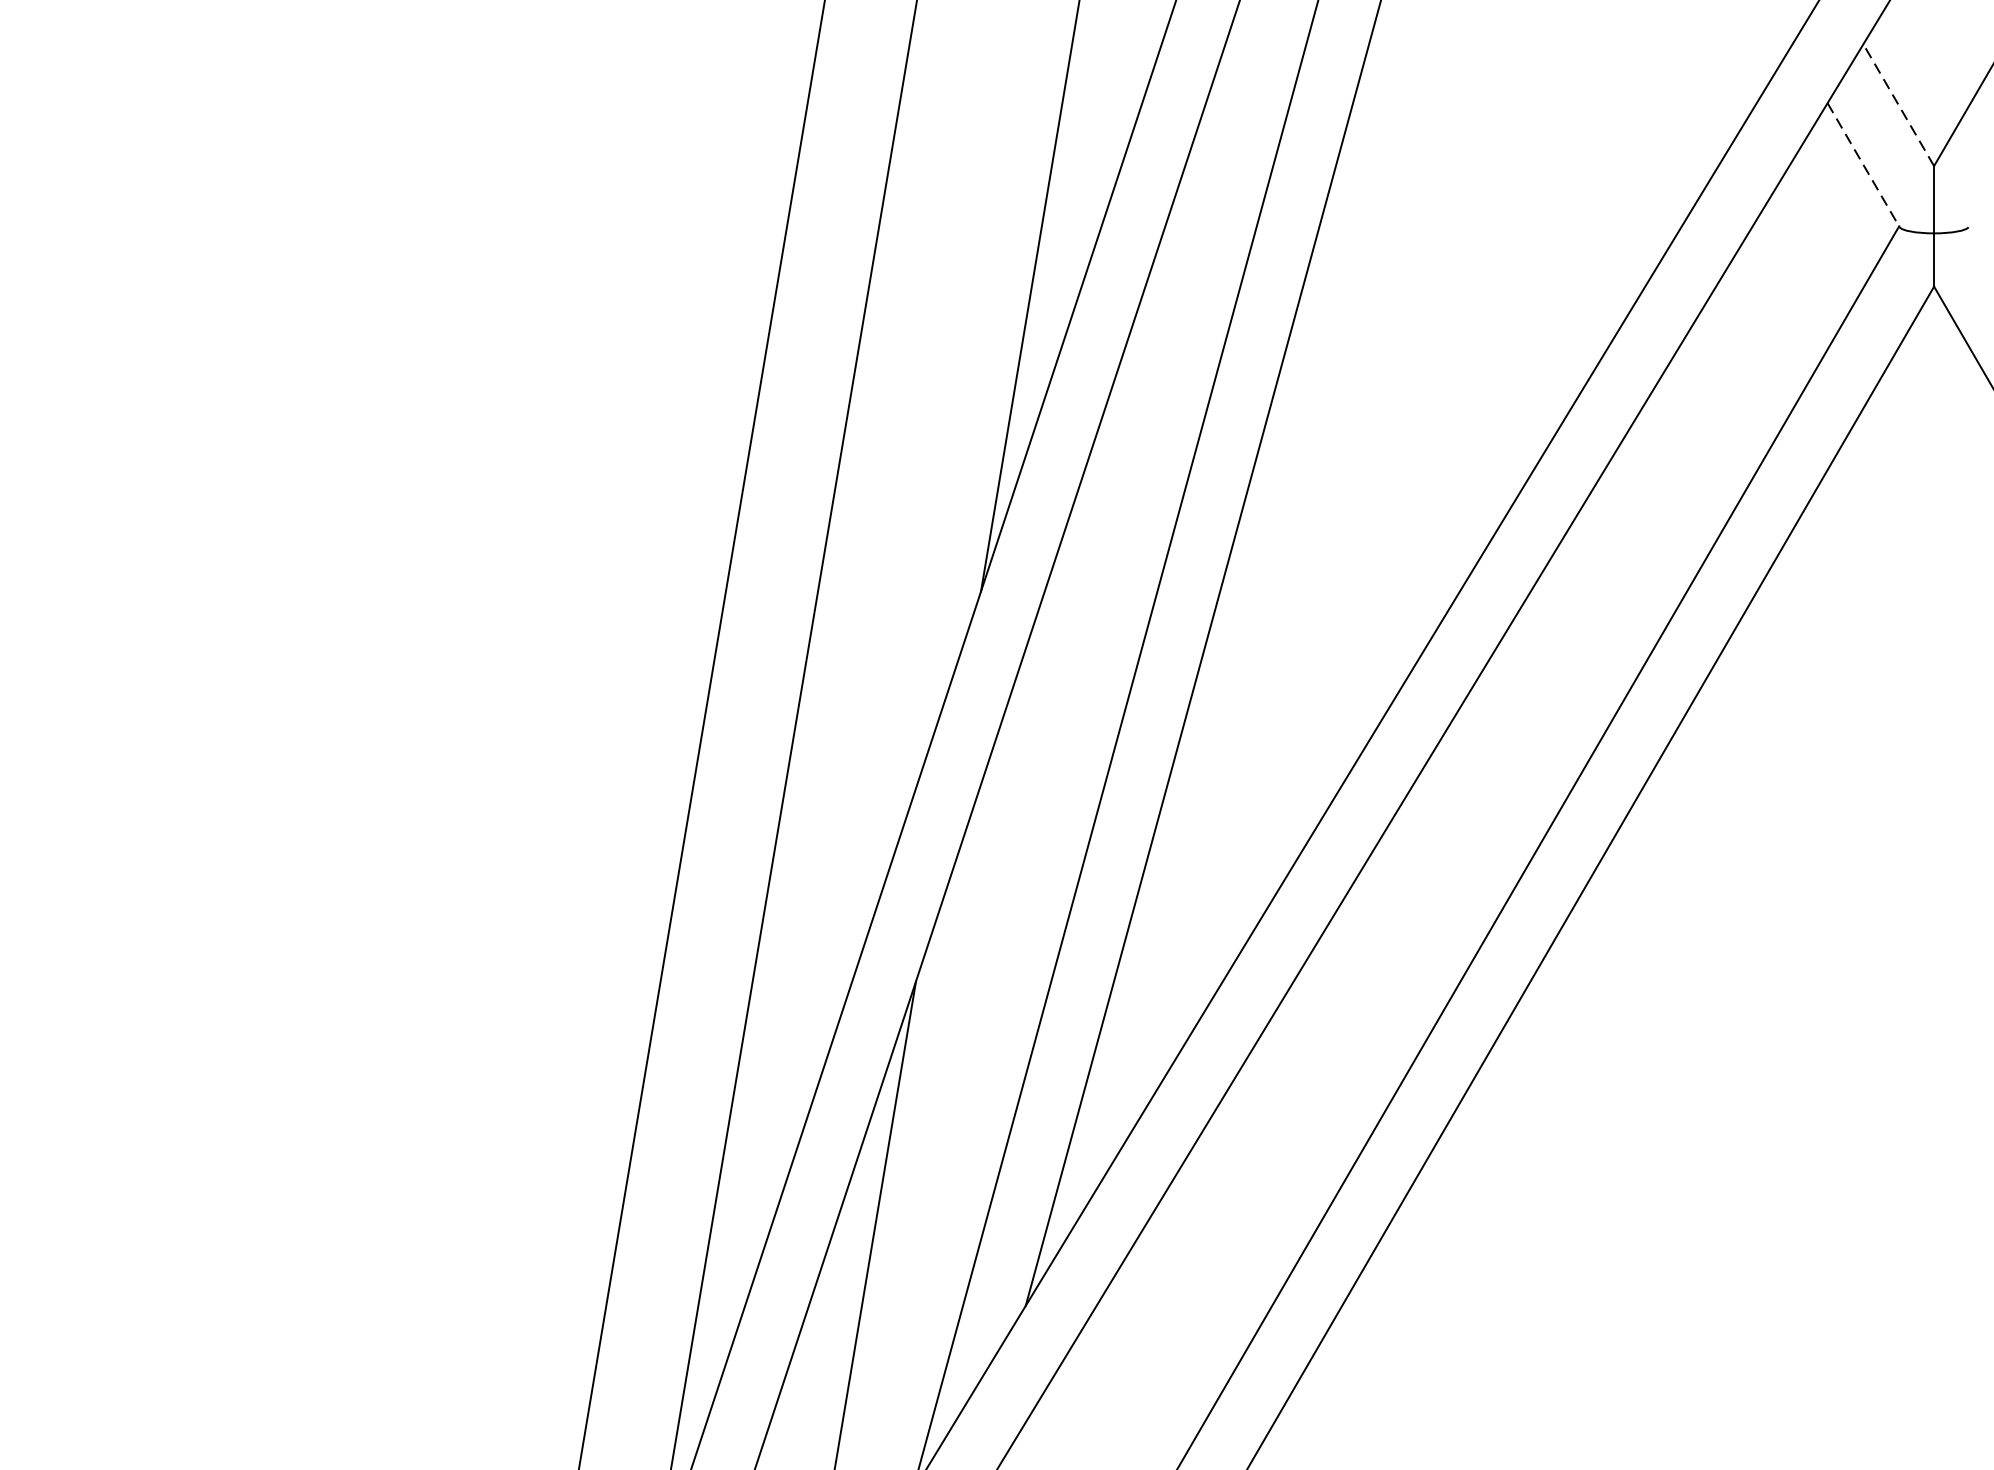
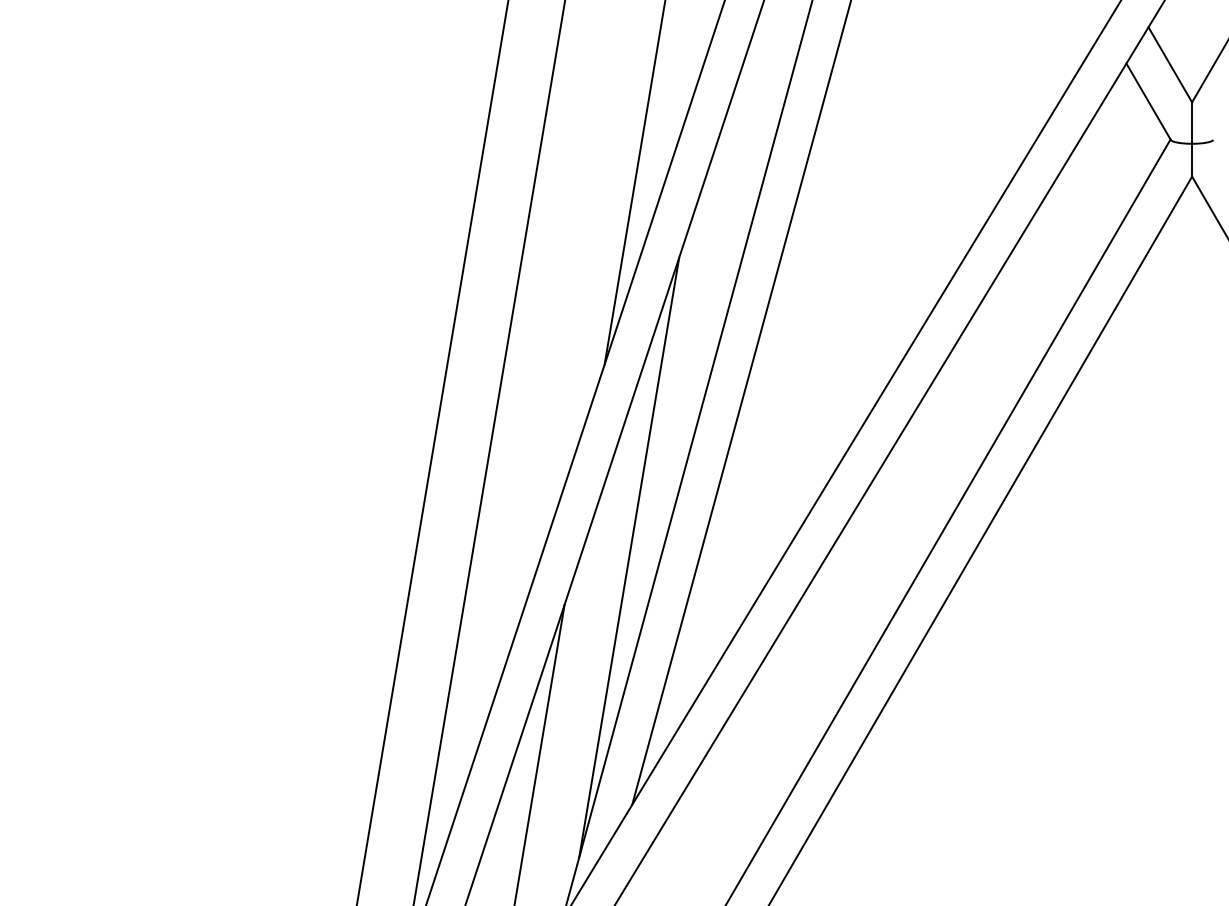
line: (1899, 104) -> (1170, 64), dashed -> solid
line: (1863, 166) -> (1148, 102), dashed -> solid
line: (1021, 904) -> (629, 557), added

